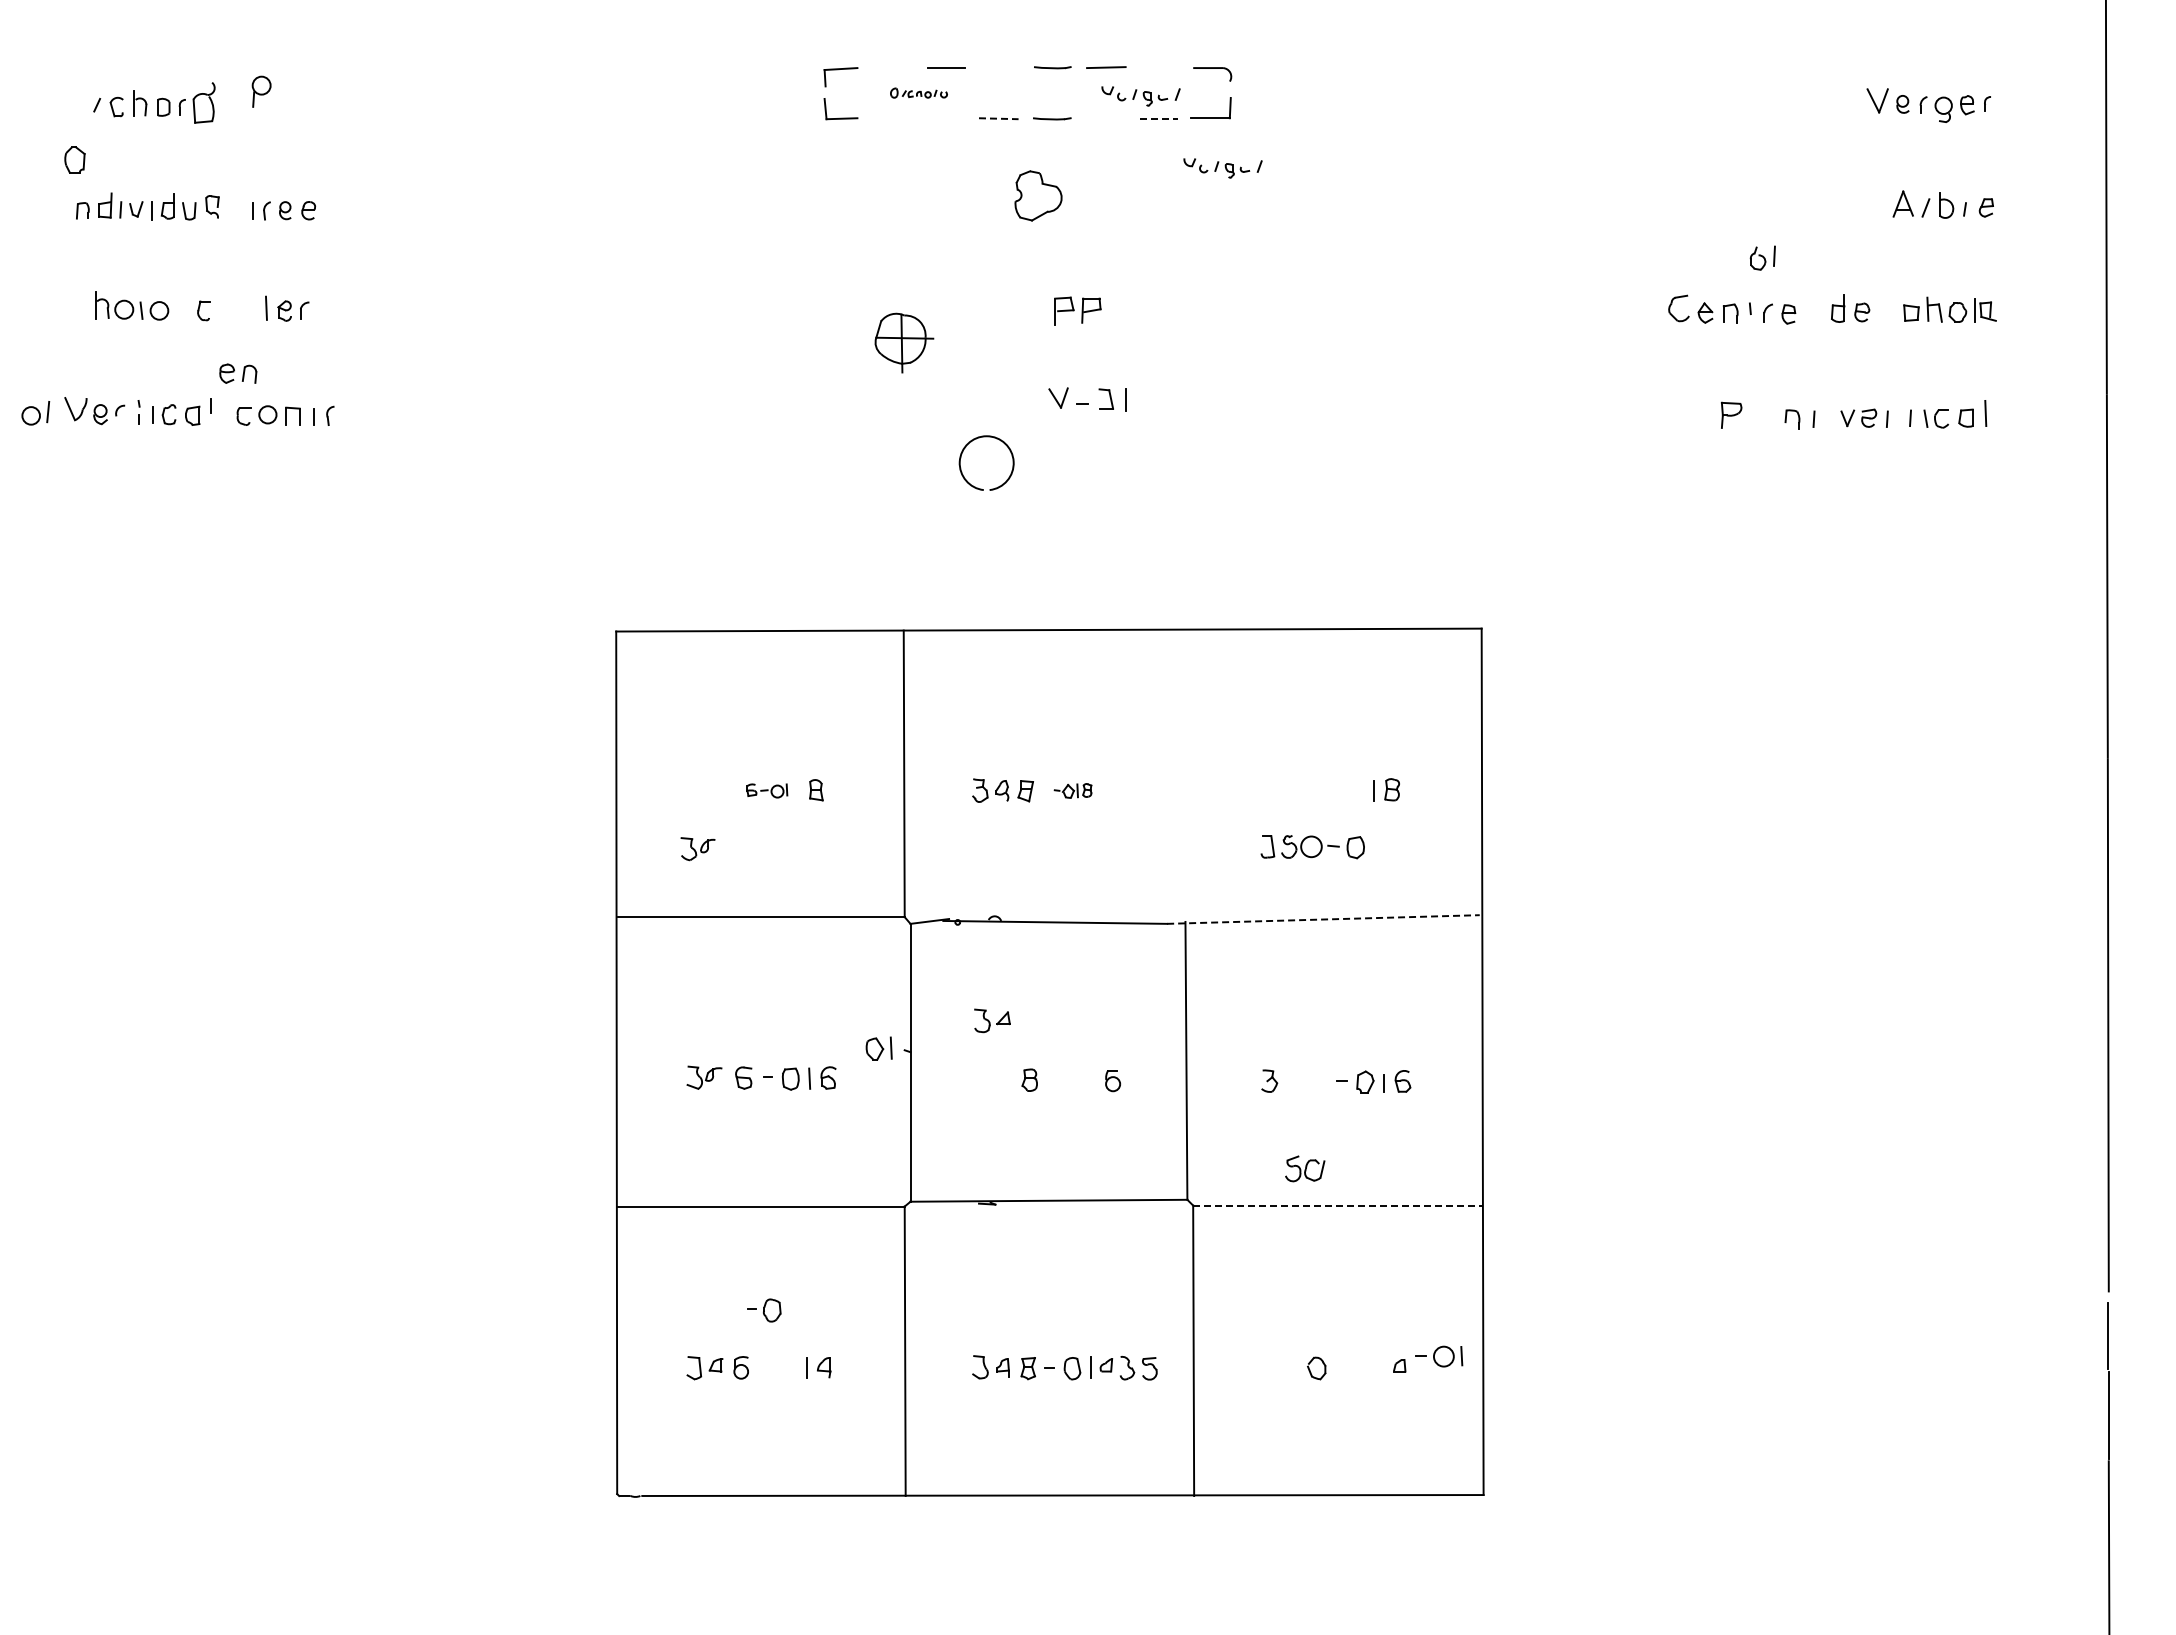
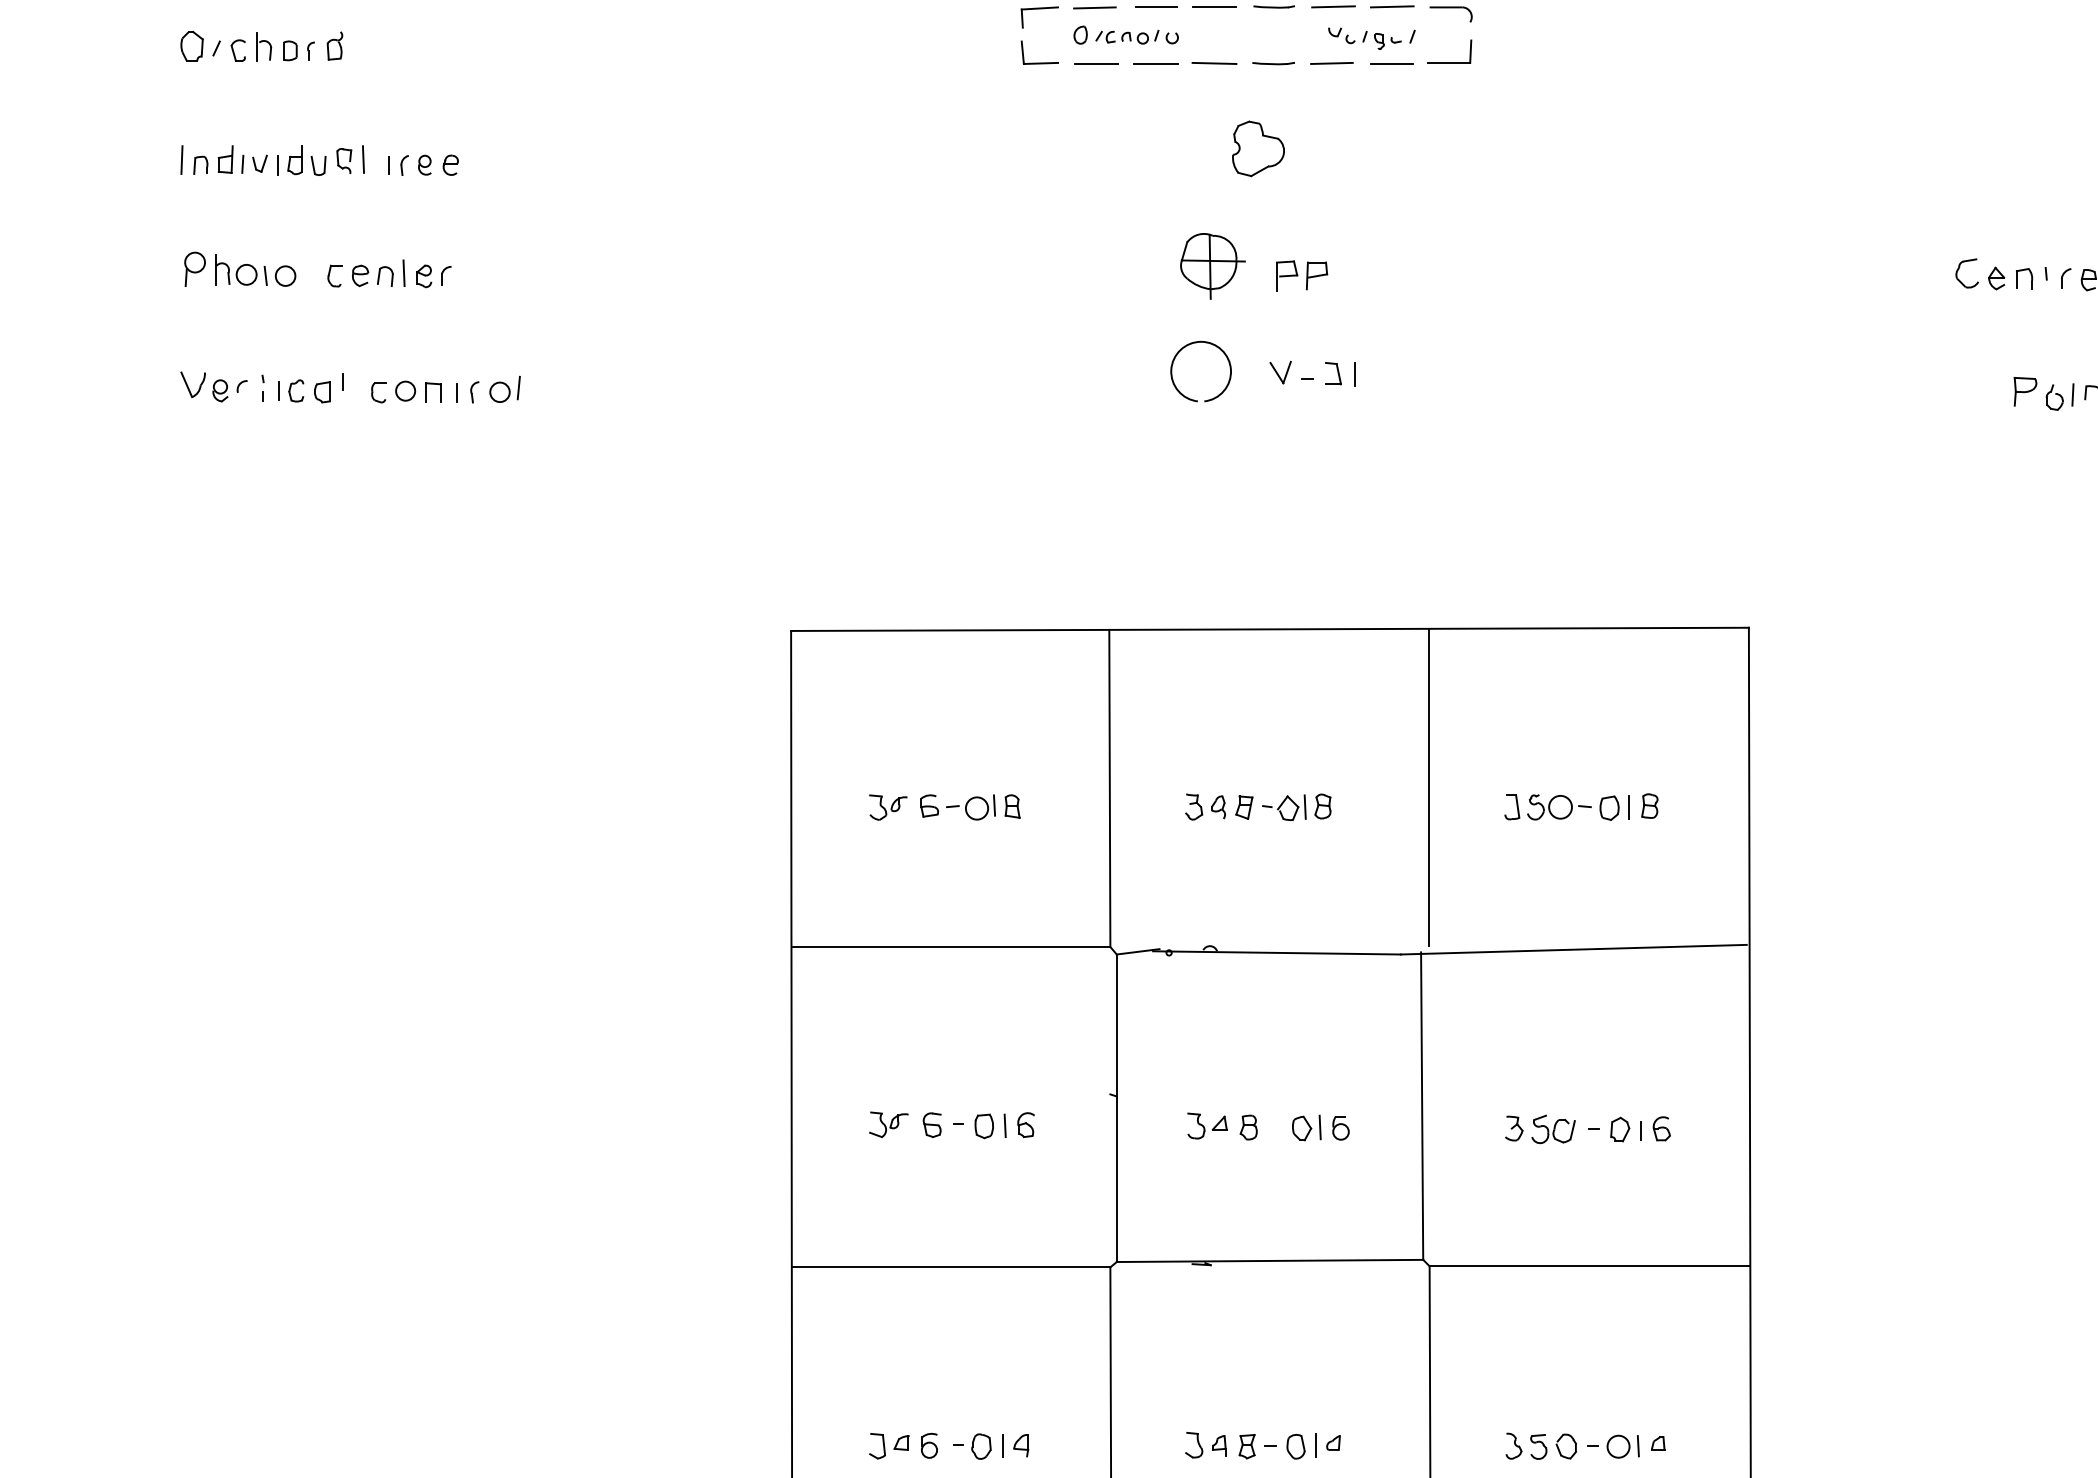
line: (1159, 67) -> (1392, 6), added
line: (890, 68) -> (1094, 7), added
line: (998, 68) -> (1214, 7), added
part: (261, 91) -> (194, 269), moved
part: (918, 92) -> (1125, 34), size x1.67
part: (203, 102) -> (334, 45), size x0.62
line: (998, 118) -> (1214, 63), dashed -> solid
line: (1104, 118) -> (1331, 63), added
line: (891, 119) -> (1095, 64), added
line: (945, 119) -> (1155, 64), added
line: (1158, 119) -> (1391, 64), dashed -> solid
part: (74, 159) -> (191, 45), moved
part: (1222, 168) -> (1462, 118), removed
line: (65, 205) -> (181, 159), added
line: (229, 205) -> (363, 159), added
part: (1762, 257) -> (2059, 396), moved
part: (904, 342) -> (1213, 265), moved
part: (238, 373) -> (373, 275), moved
part: (35, 413) -> (504, 389), moved
arc: (986, 437) -> (1200, 343), moved
line: (1192, 773) -> (1428, 788), added
part: (767, 790) -> (958, 806), size x1.67
part: (1072, 790) -> (1296, 806), size x1.67
part: (1312, 847) -> (1561, 808), moved
part: (697, 849) -> (887, 808), moved
line: (1323, 919) -> (1573, 949), dashed -> solid
part: (992, 1020) -> (1207, 1125), moved
part: (878, 1048) -> (1306, 1127), moved
part: (1305, 1168) -> (1553, 1128), moved
line: (1337, 1205) -> (1589, 1266), dashed -> solid
part: (764, 1310) -> (972, 1446), moved
part: (1439, 1356) -> (1613, 1446), moved
part: (1138, 1368) -> (1526, 1446), moved

